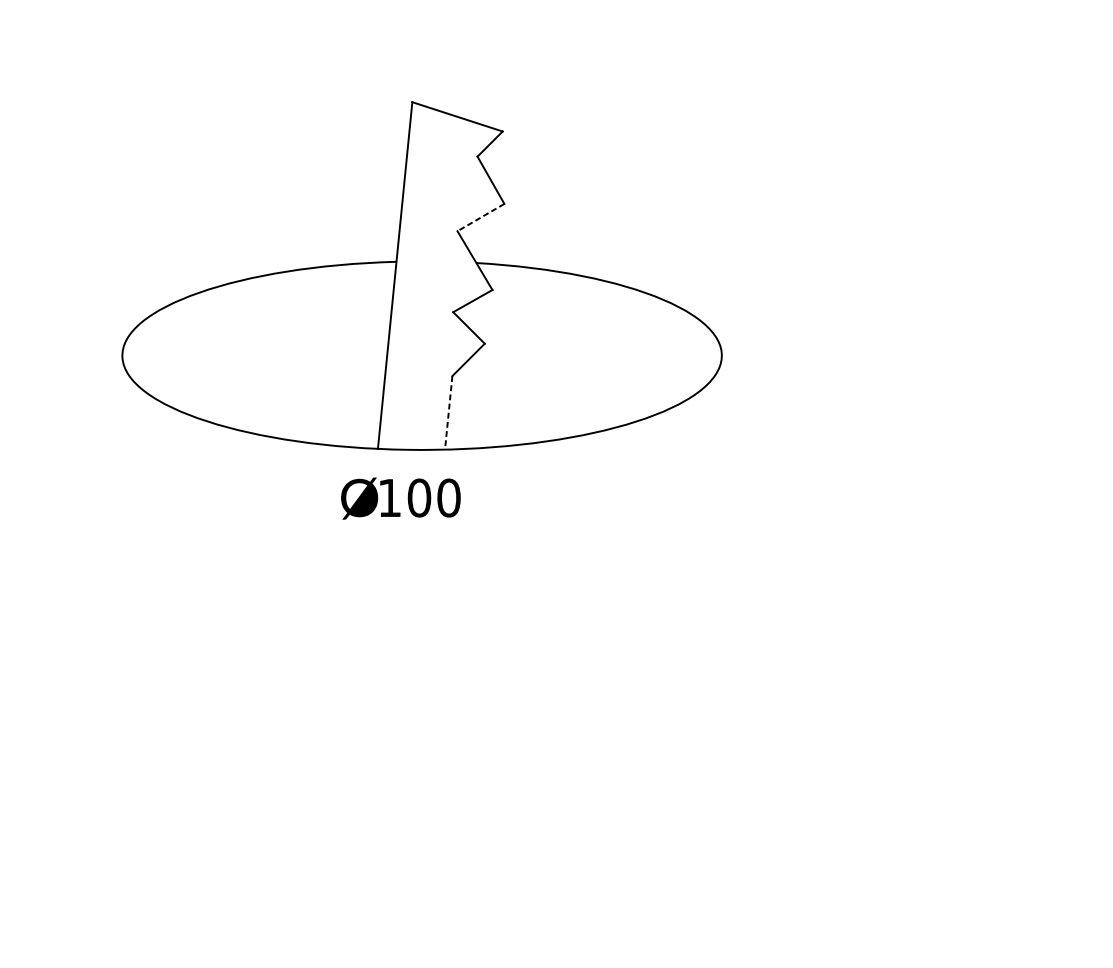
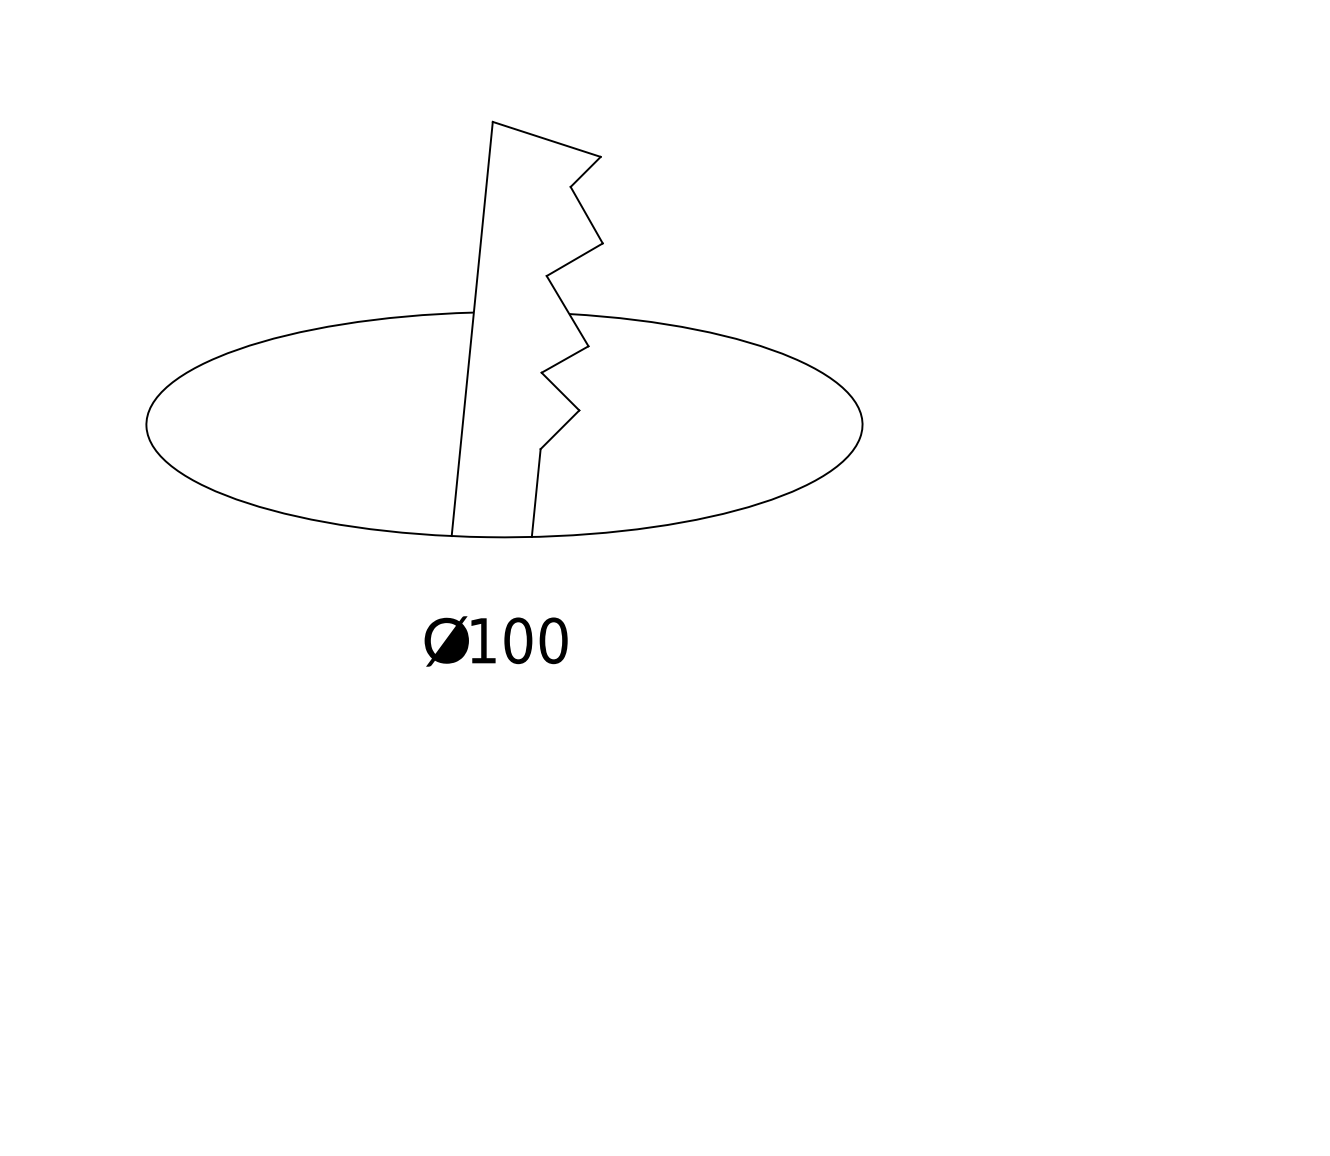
line: (480, 217) -> (574, 259), dashed -> solid
line: (448, 413) -> (536, 493), dashed -> solid
text: (400, 498) -> (495, 641), moved

